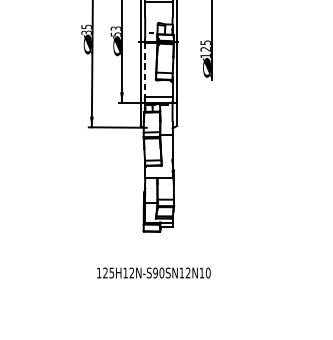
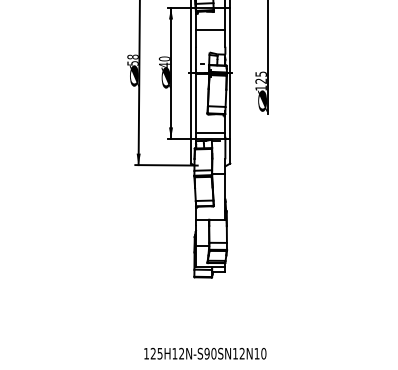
text: (86, 29) -> (132, 59), 35 -> 58
text: (115, 31) -> (164, 61), 53 -> 40
line: (144, 70) -> (195, 104), dashed -> solid
text: (154, 272) -> (205, 353), moved

